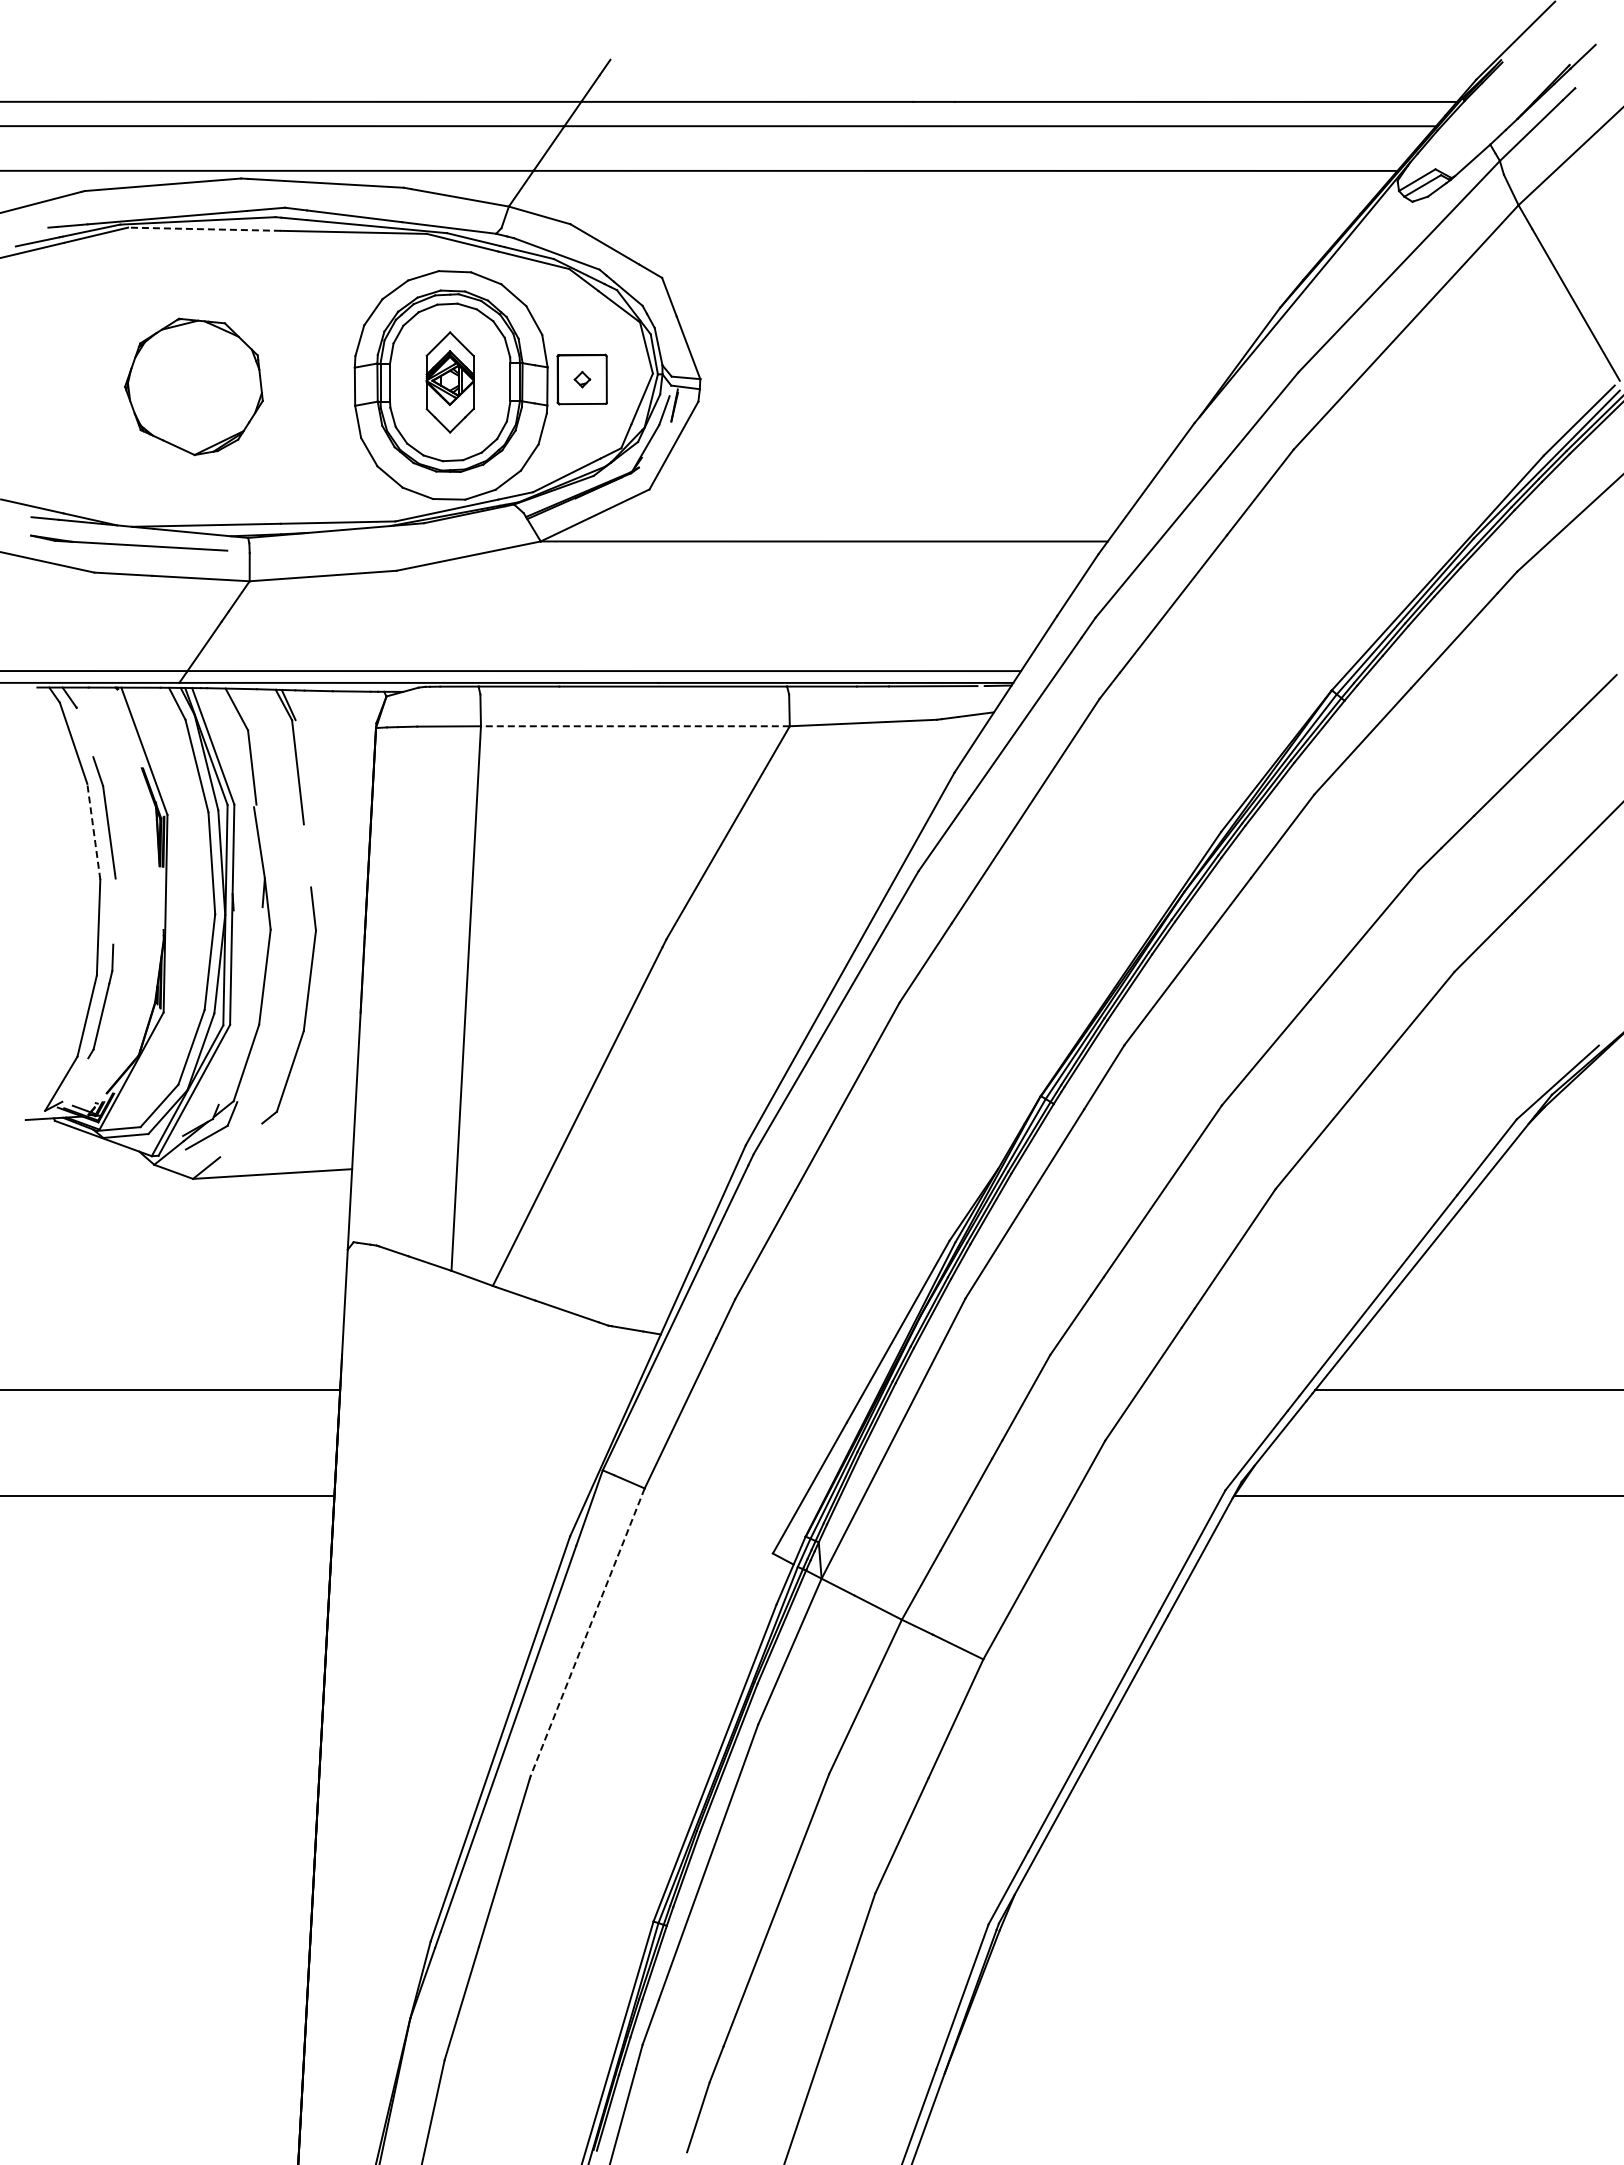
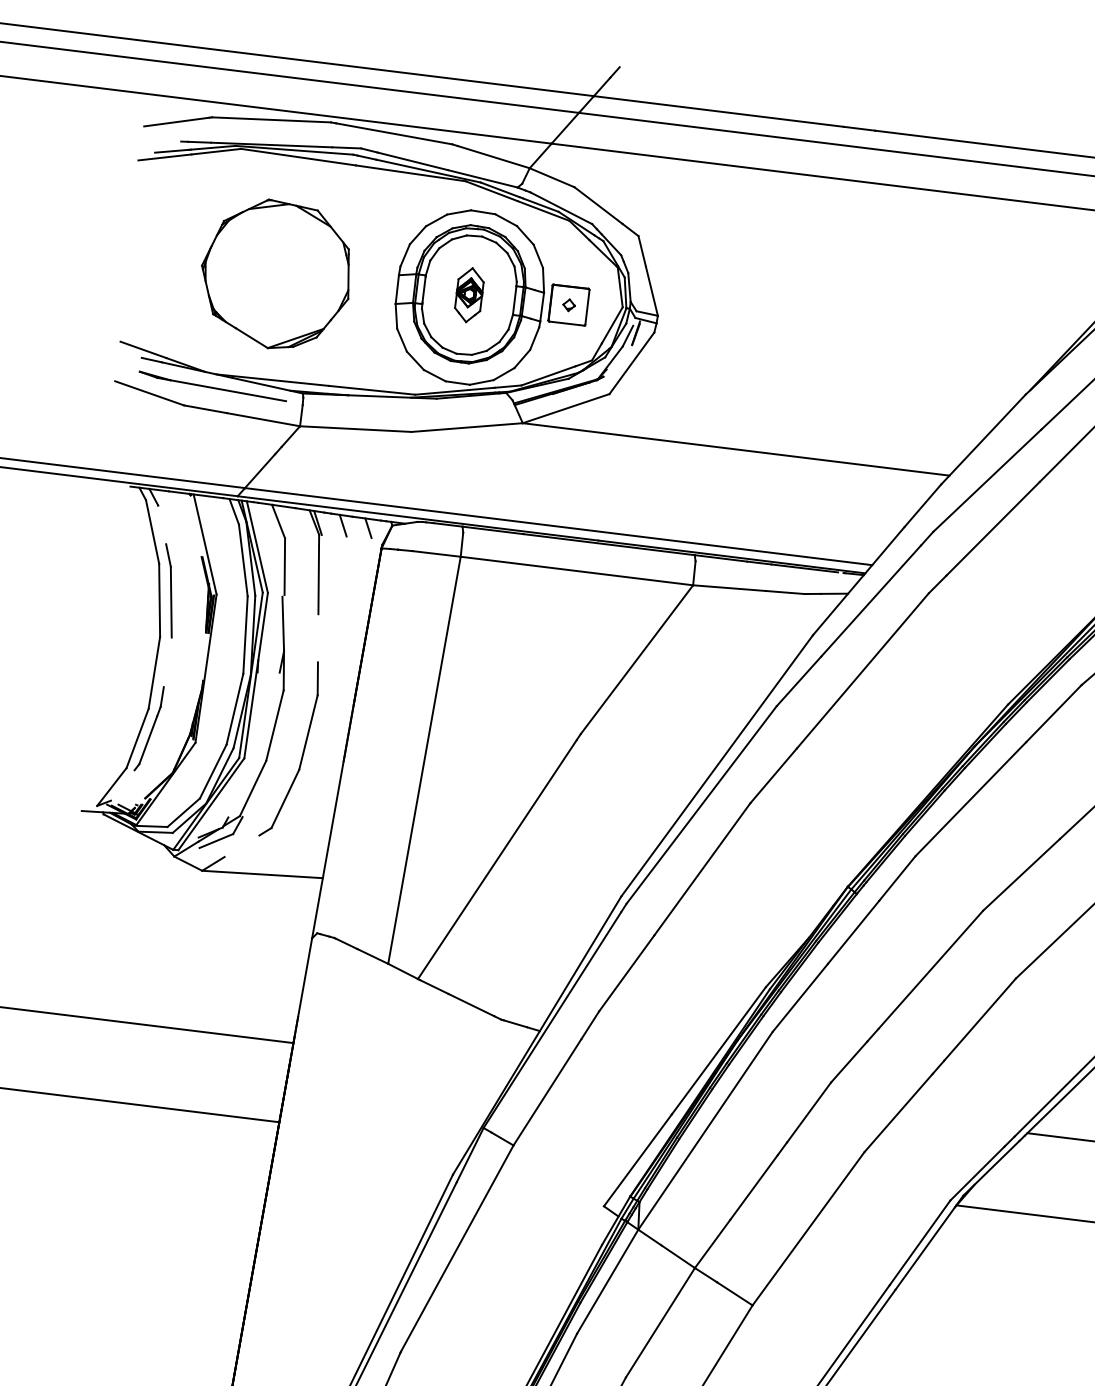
line: (204, 229) -> (298, 157), dashed -> solid
part: (450, 382) -> (469, 295), size x0.71
part: (193, 386) -> (275, 274), size x1.43
line: (355, 703) -> (368, 528), added
line: (321, 704) -> (342, 525), added
line: (634, 726) -> (576, 571), dashed -> solid
line: (93, 831) -> (159, 600), dashed -> solid
line: (587, 1632) -> (457, 1248), dashed -> solid

